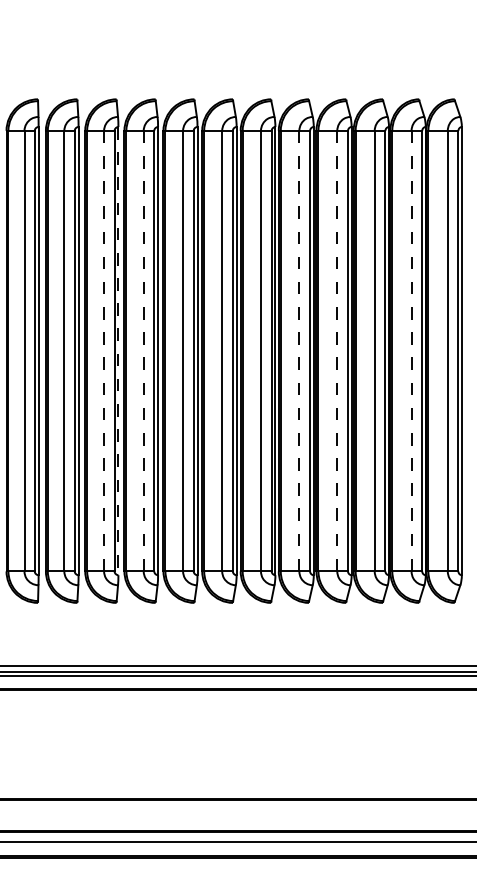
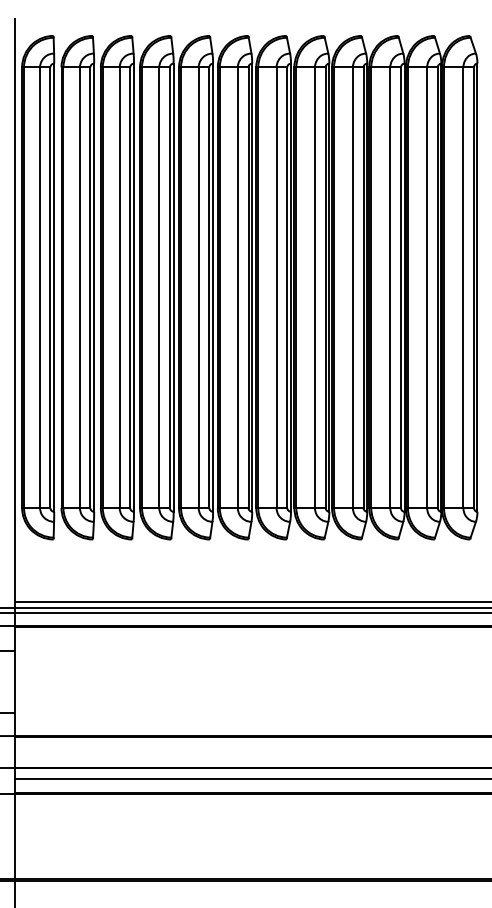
line: (103, 350) -> (119, 287), dashed -> solid
line: (143, 350) -> (159, 287), dashed -> solid
line: (298, 350) -> (314, 287), dashed -> solid
line: (336, 350) -> (352, 287), dashed -> solid
line: (411, 350) -> (427, 287), dashed -> solid
line: (118, 351) -> (134, 288), dashed -> solid

